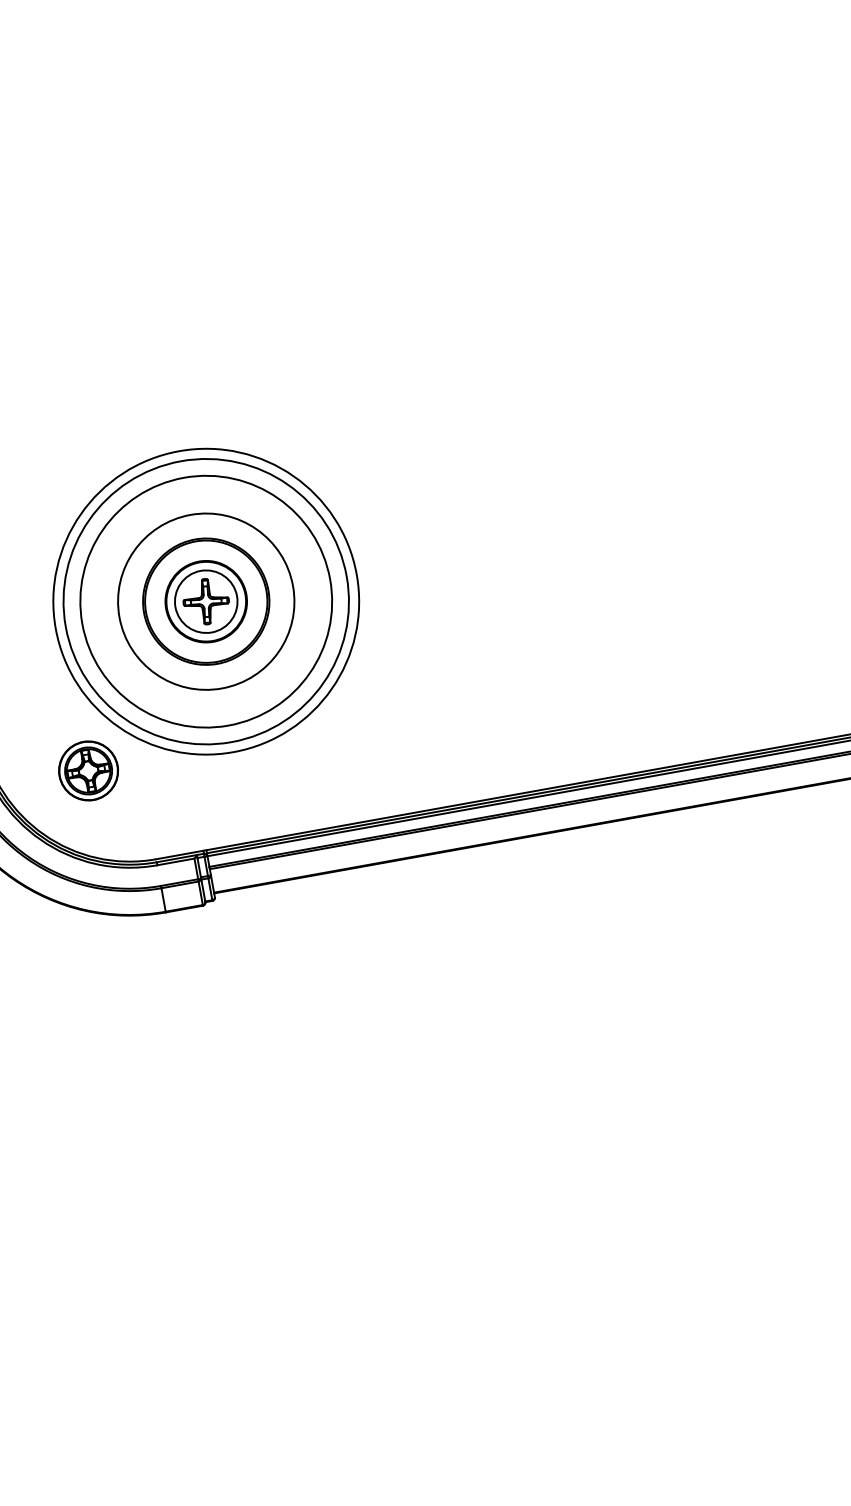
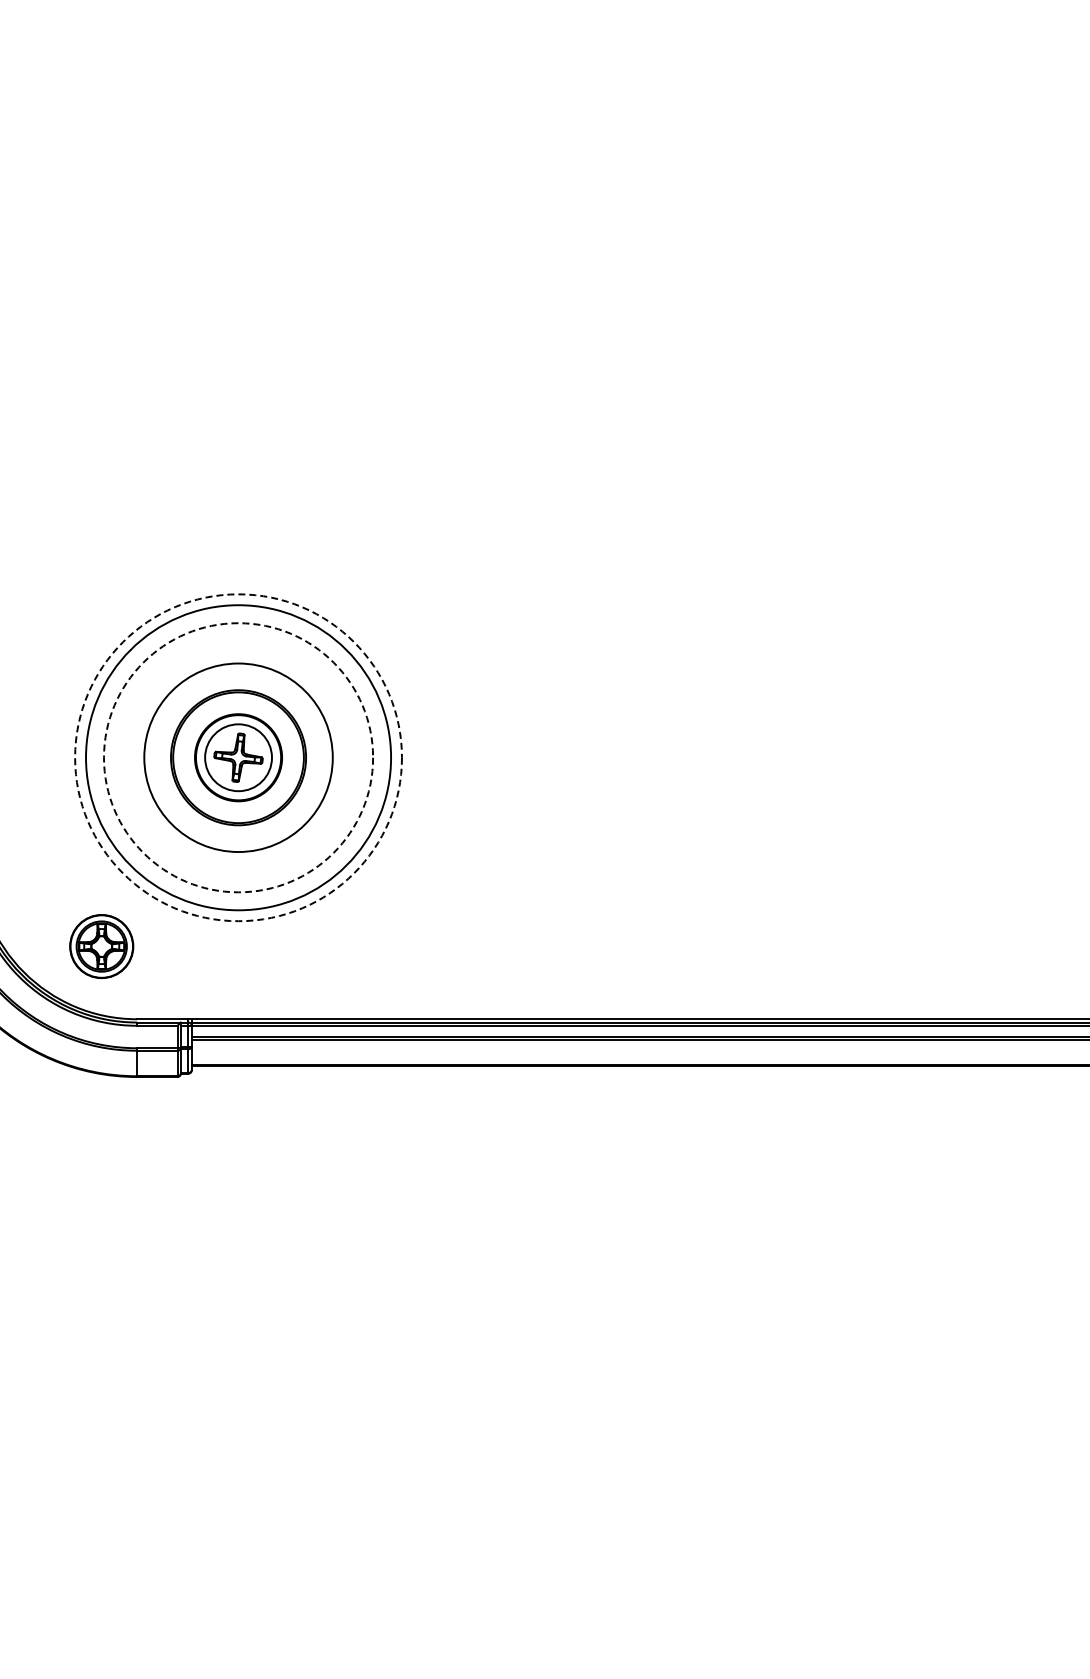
circle: (206, 601) -> (238, 757), solid -> dashed
circle: (206, 601) -> (238, 757), solid -> dashed
part: (88, 770) -> (101, 946), moved

